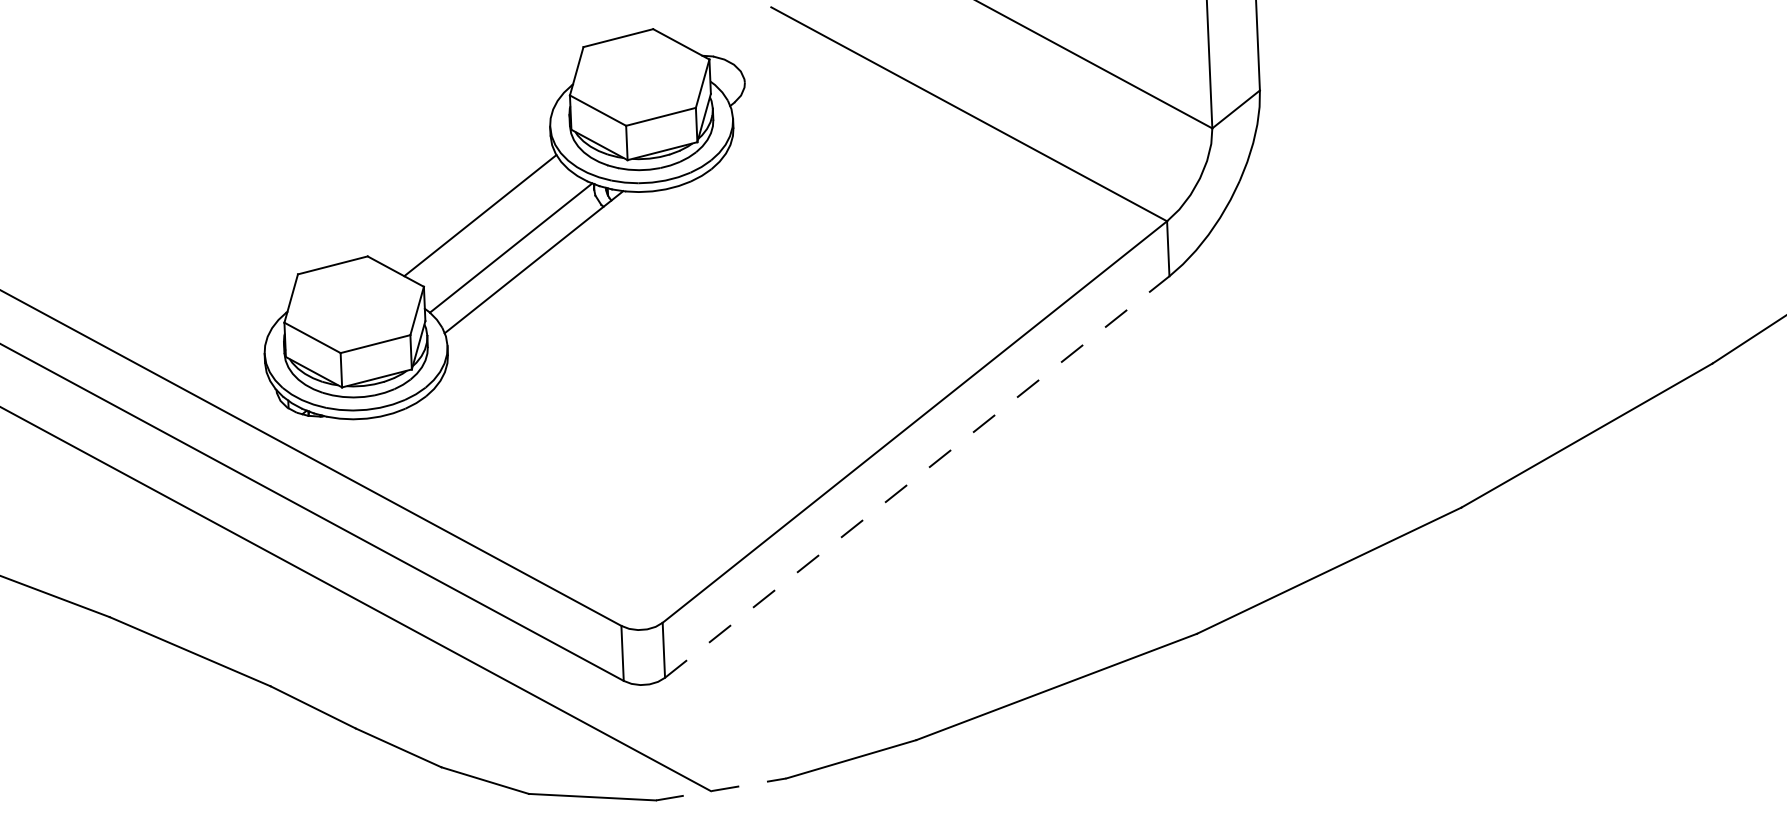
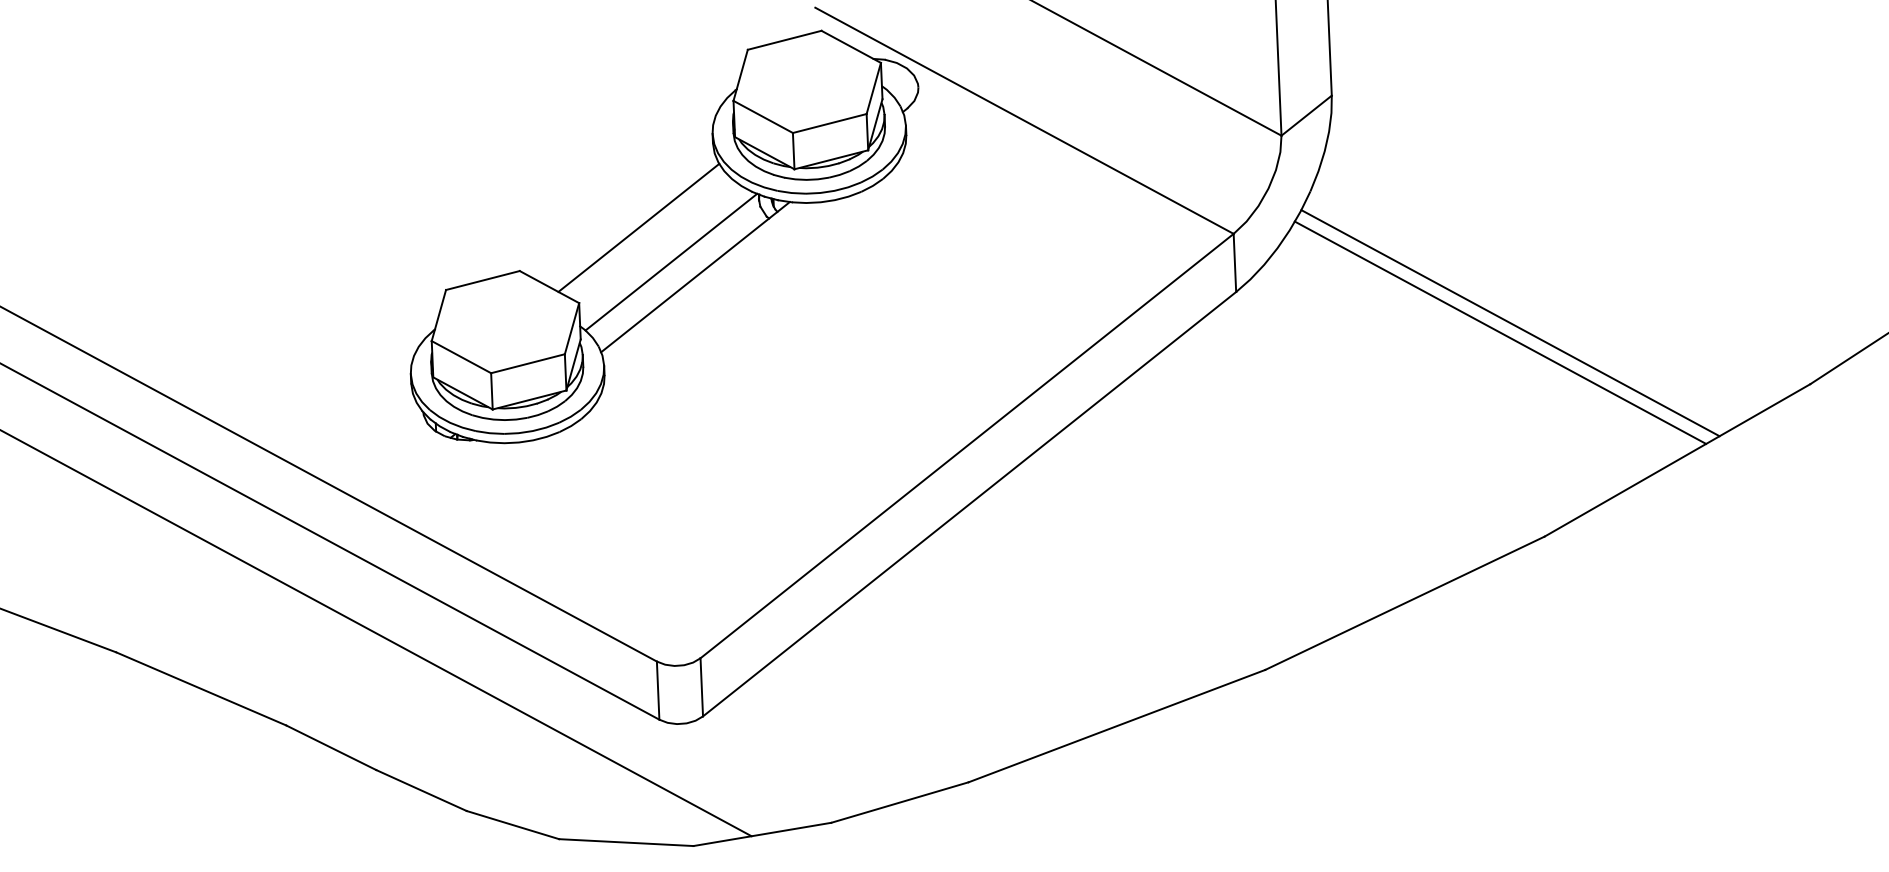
part: (504, 223) -> (664, 236), moved
line: (1428, 306) -> (1510, 323), added
line: (1419, 314) -> (1500, 332), added
line: (917, 477) -> (969, 504), dashed -> solid
line: (721, 789) -> (762, 834), dashed -> solid

